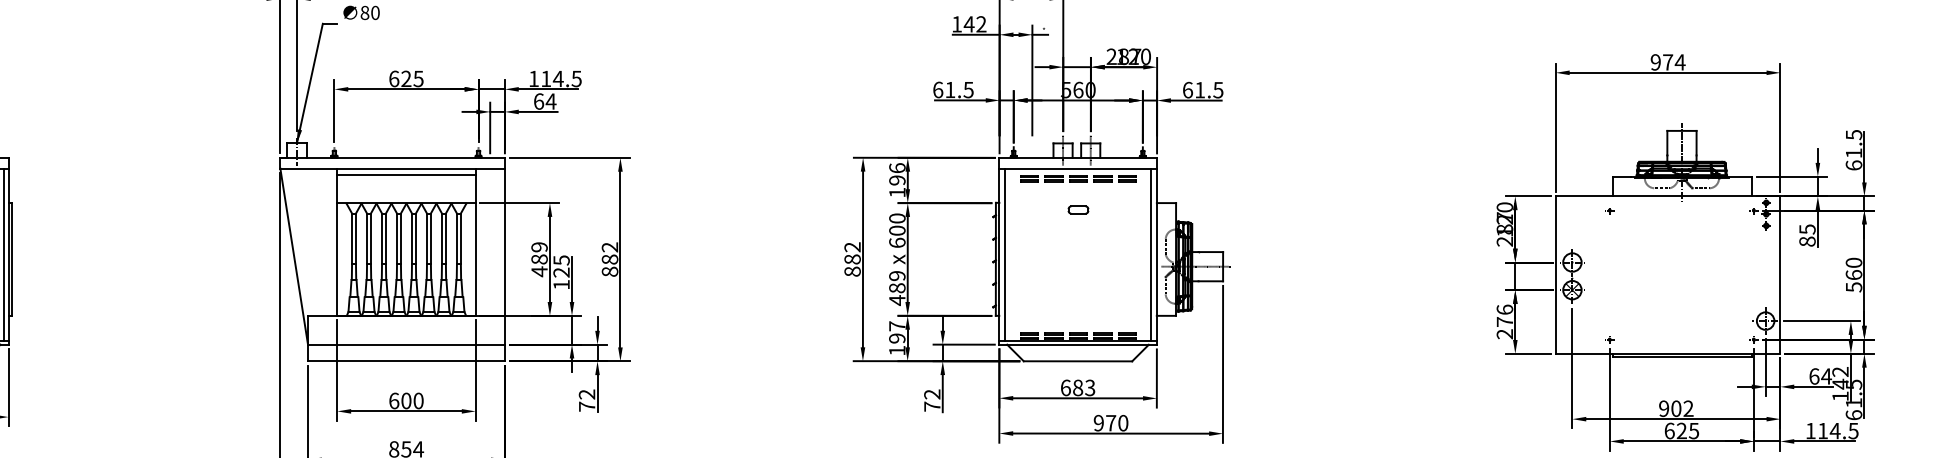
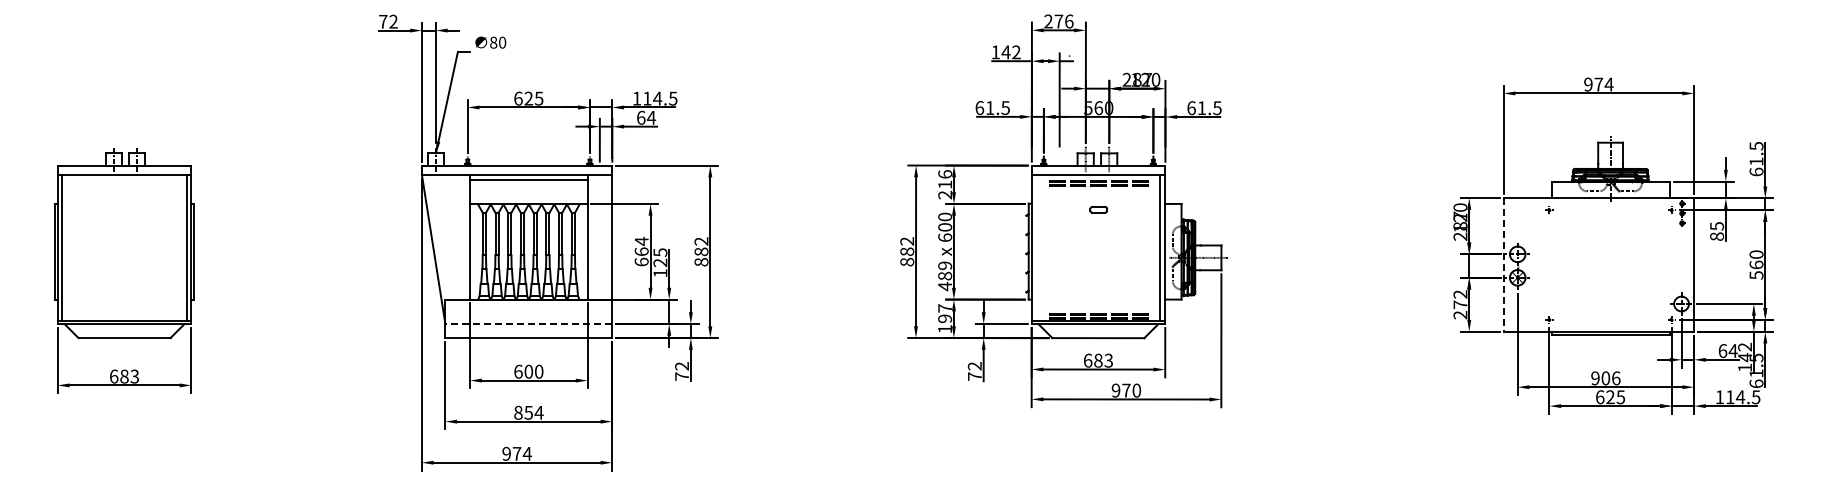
text: (897, 186) -> (945, 189), 196 -> 216
line: (1005, 254) -> (1036, 247), removed
text: (539, 259) -> (641, 251), 489 -> 664
line: (1555, 275) -> (1503, 265), solid -> dashed
text: (1504, 309) -> (1460, 294), 276 -> 272
line: (406, 345) -> (528, 324), solid -> dashed
text: (1688, 408) -> (1616, 378), 902 -> 906

